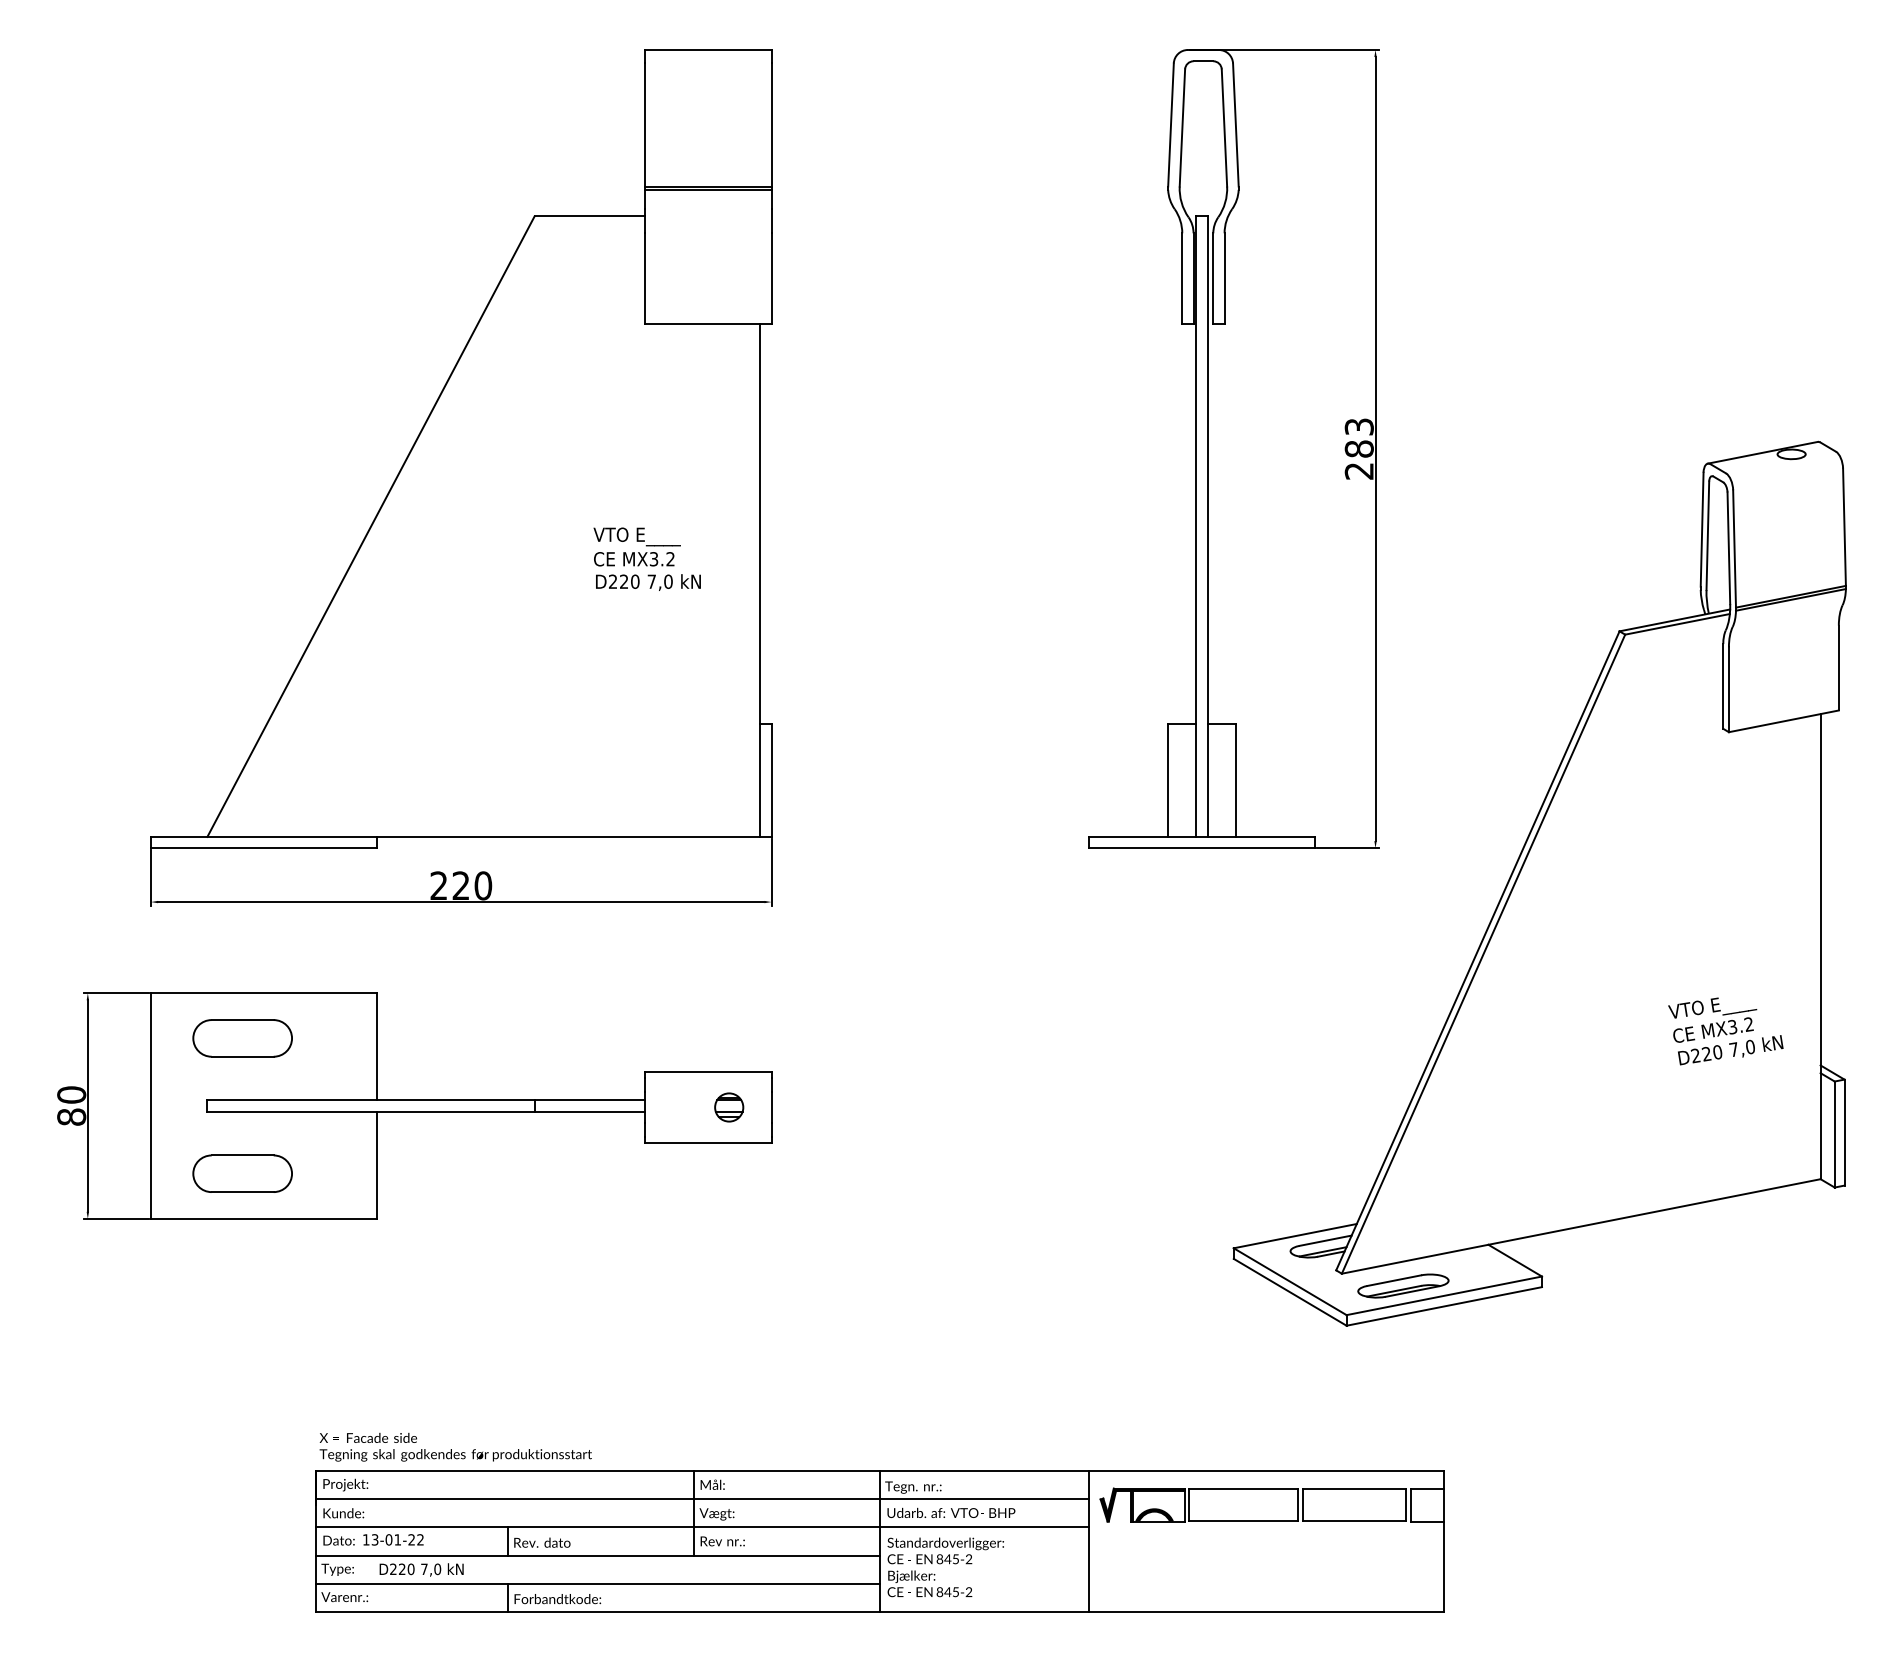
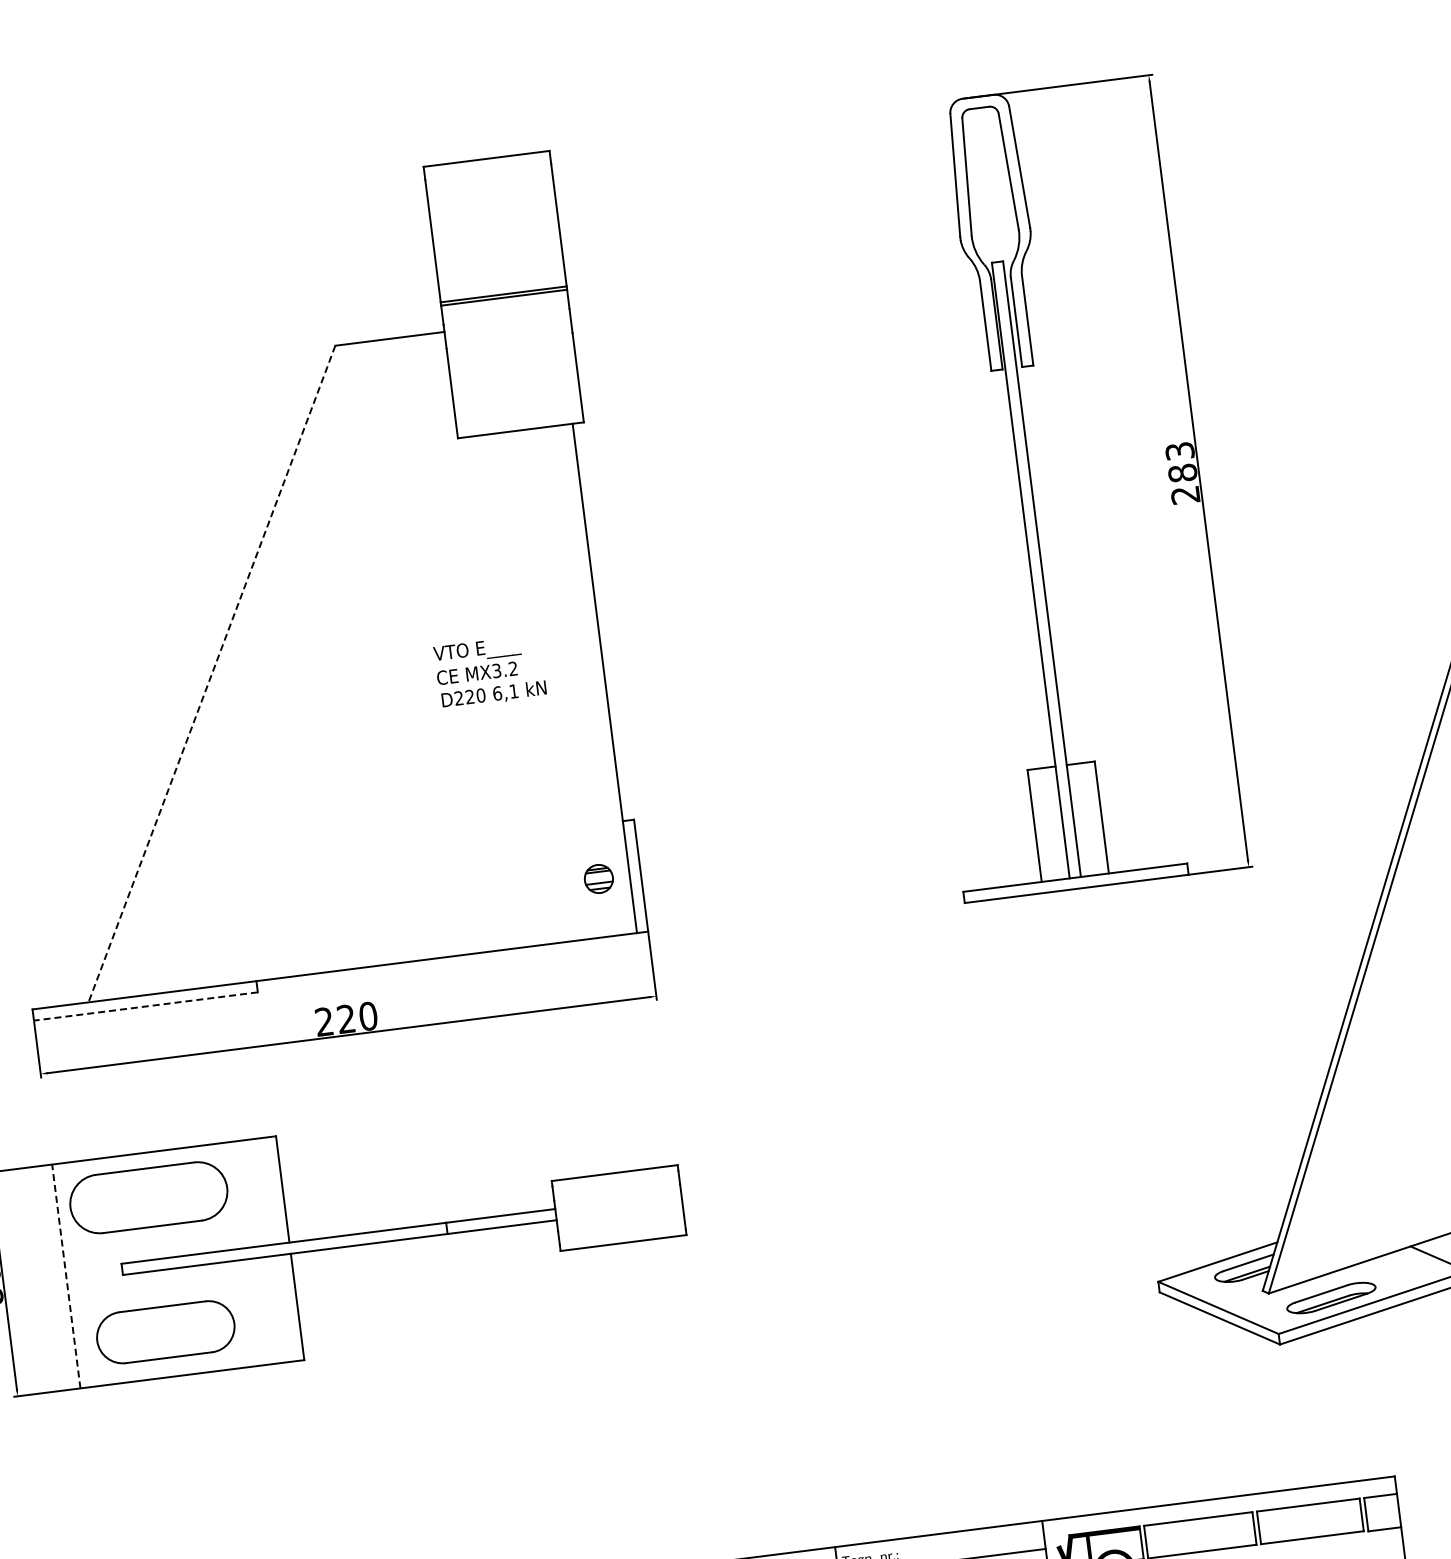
line: (371, 526) -> (212, 673), solid -> dashed
text: (659, 581) -> (505, 692), 7,0 -> 6,1
line: (263, 848) -> (145, 1006), solid -> dashed
part: (242, 1038) -> (148, 1197), size x1.6
line: (151, 1106) -> (66, 1276), solid -> dashed
part: (729, 1107) -> (599, 878), moved
part: (242, 1173) -> (165, 1331), size x1.4

